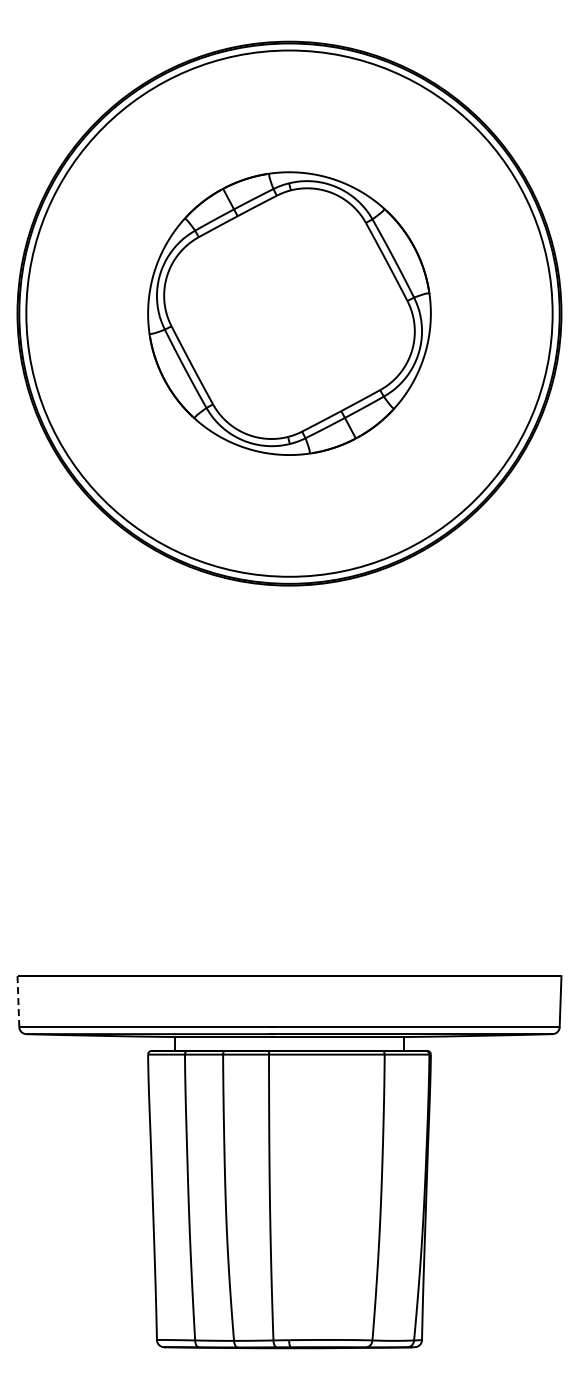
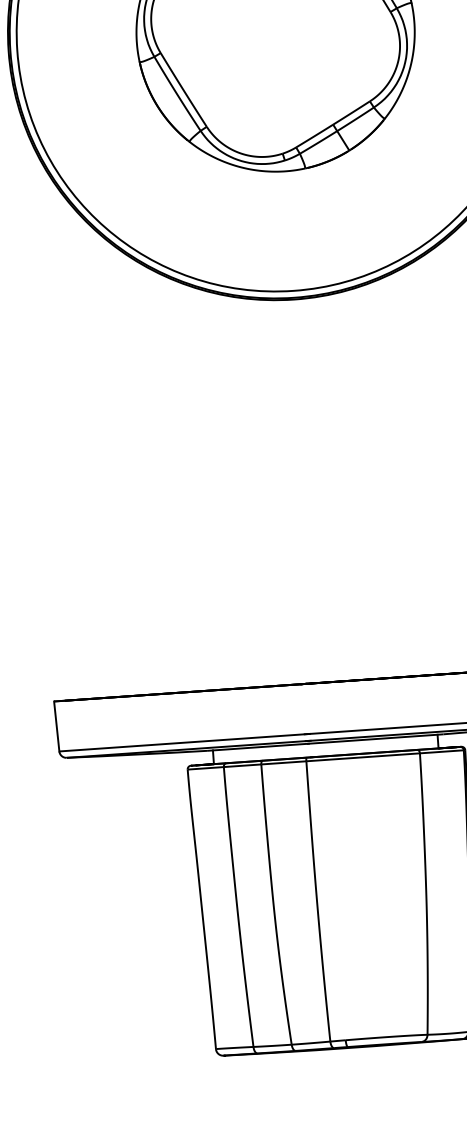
line: (18, 1001) -> (56, 726), dashed -> solid

